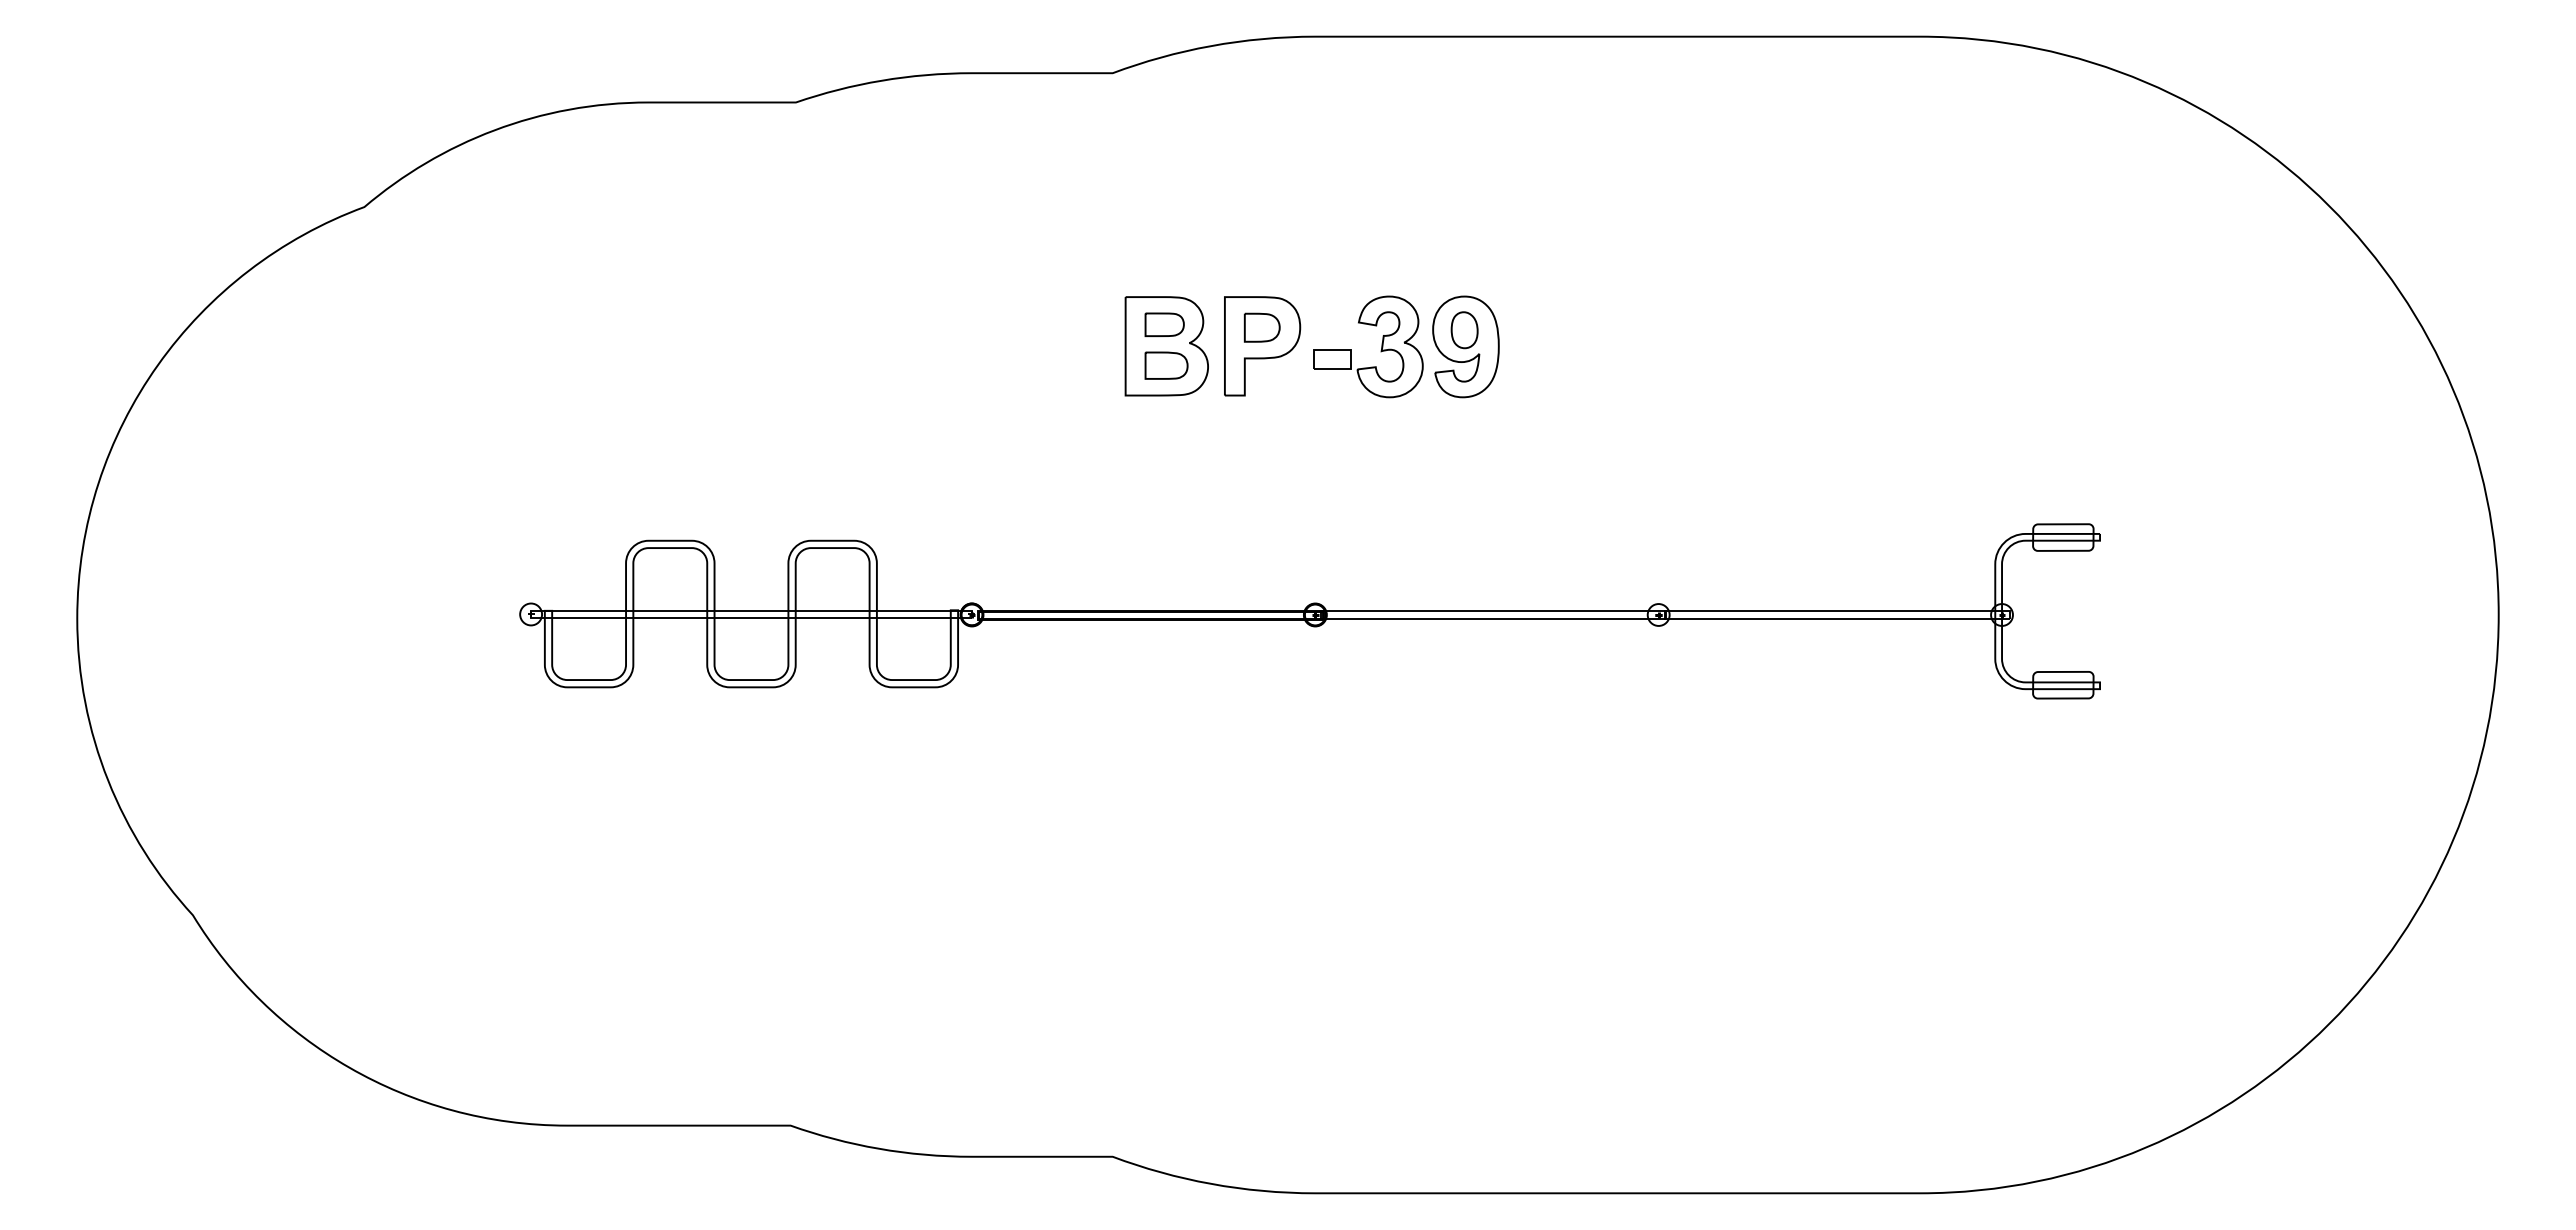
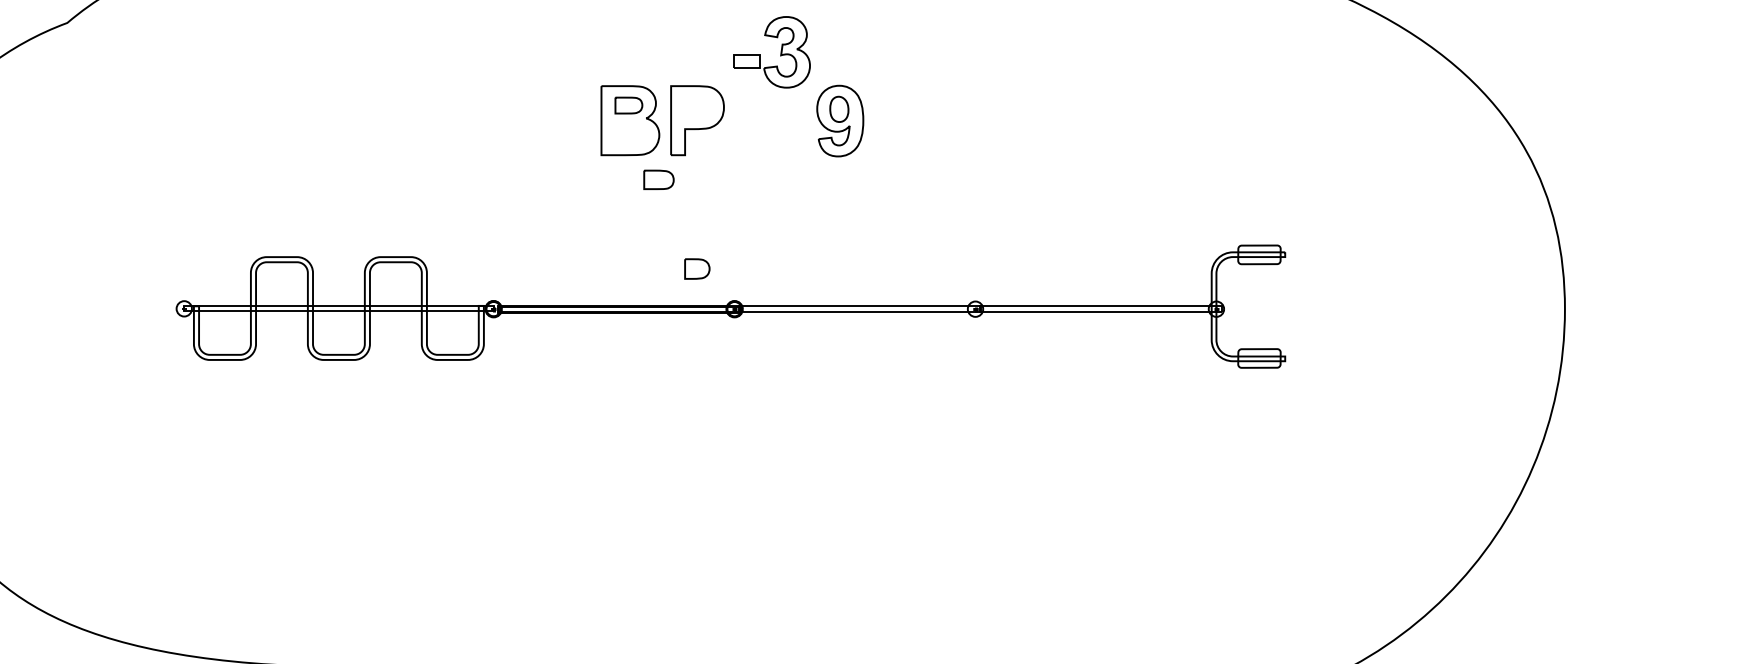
part: (1261, 327) -> (696, 268), moved
part: (1380, 350) -> (780, 54), moved
part: (1166, 365) -> (658, 179), moved

